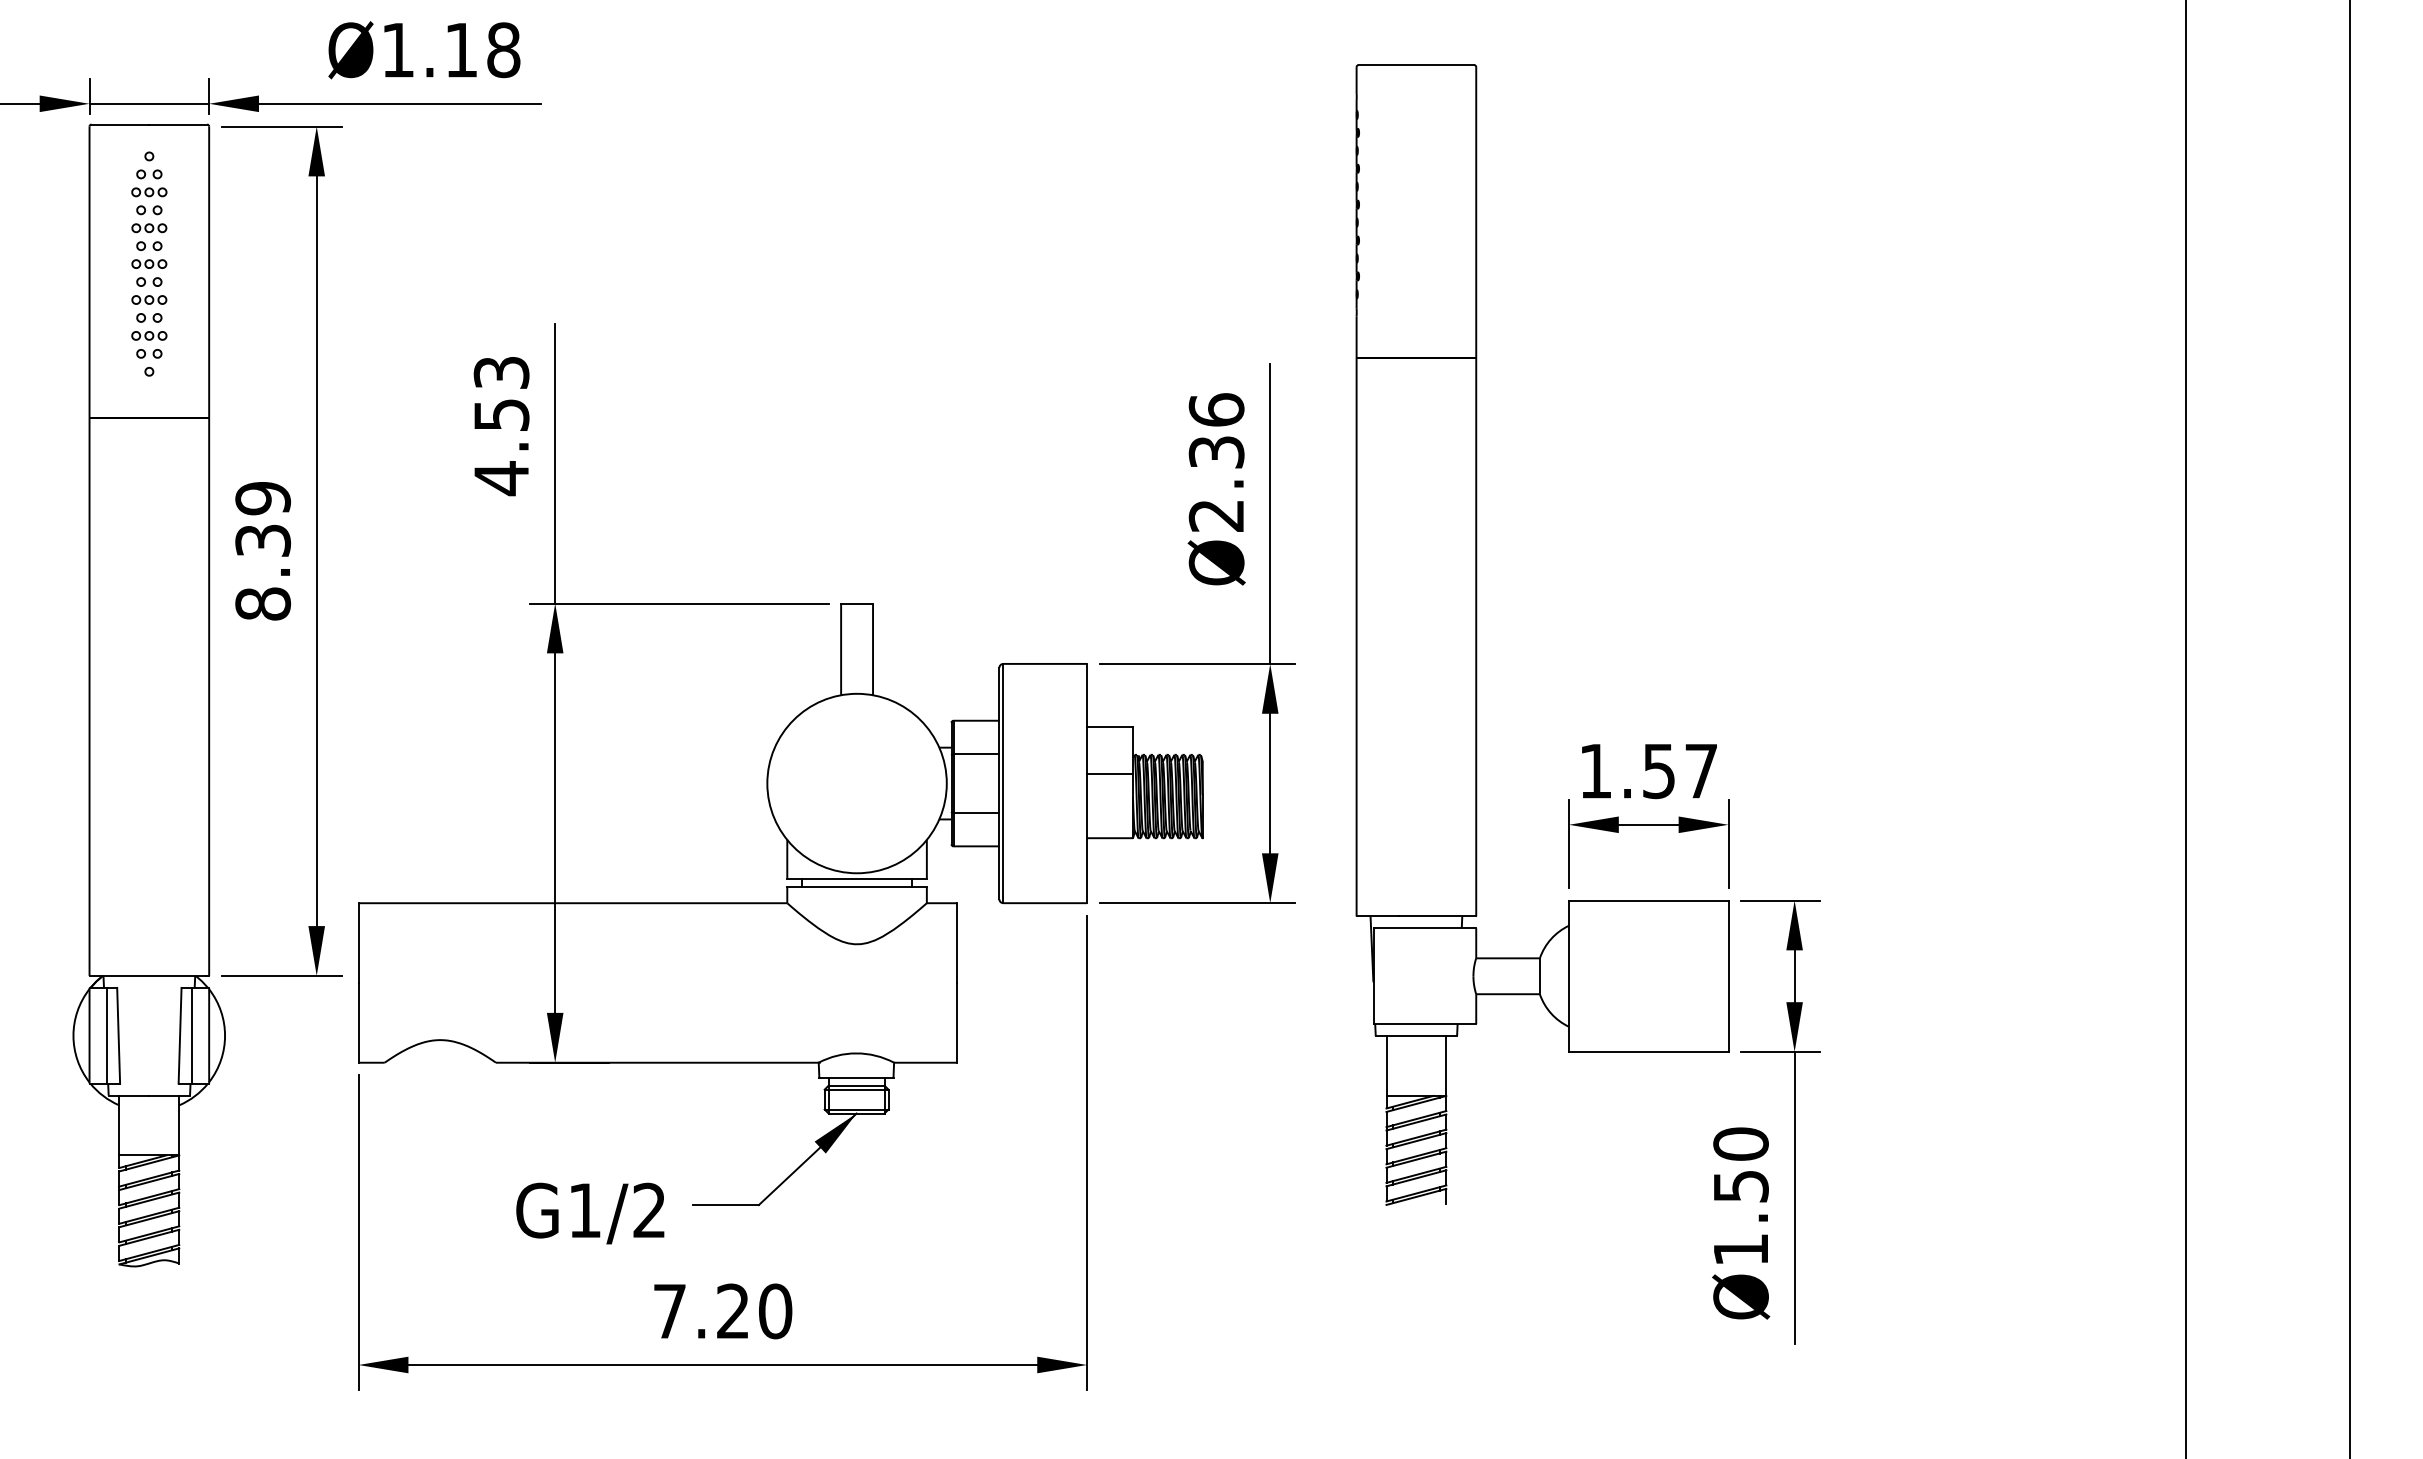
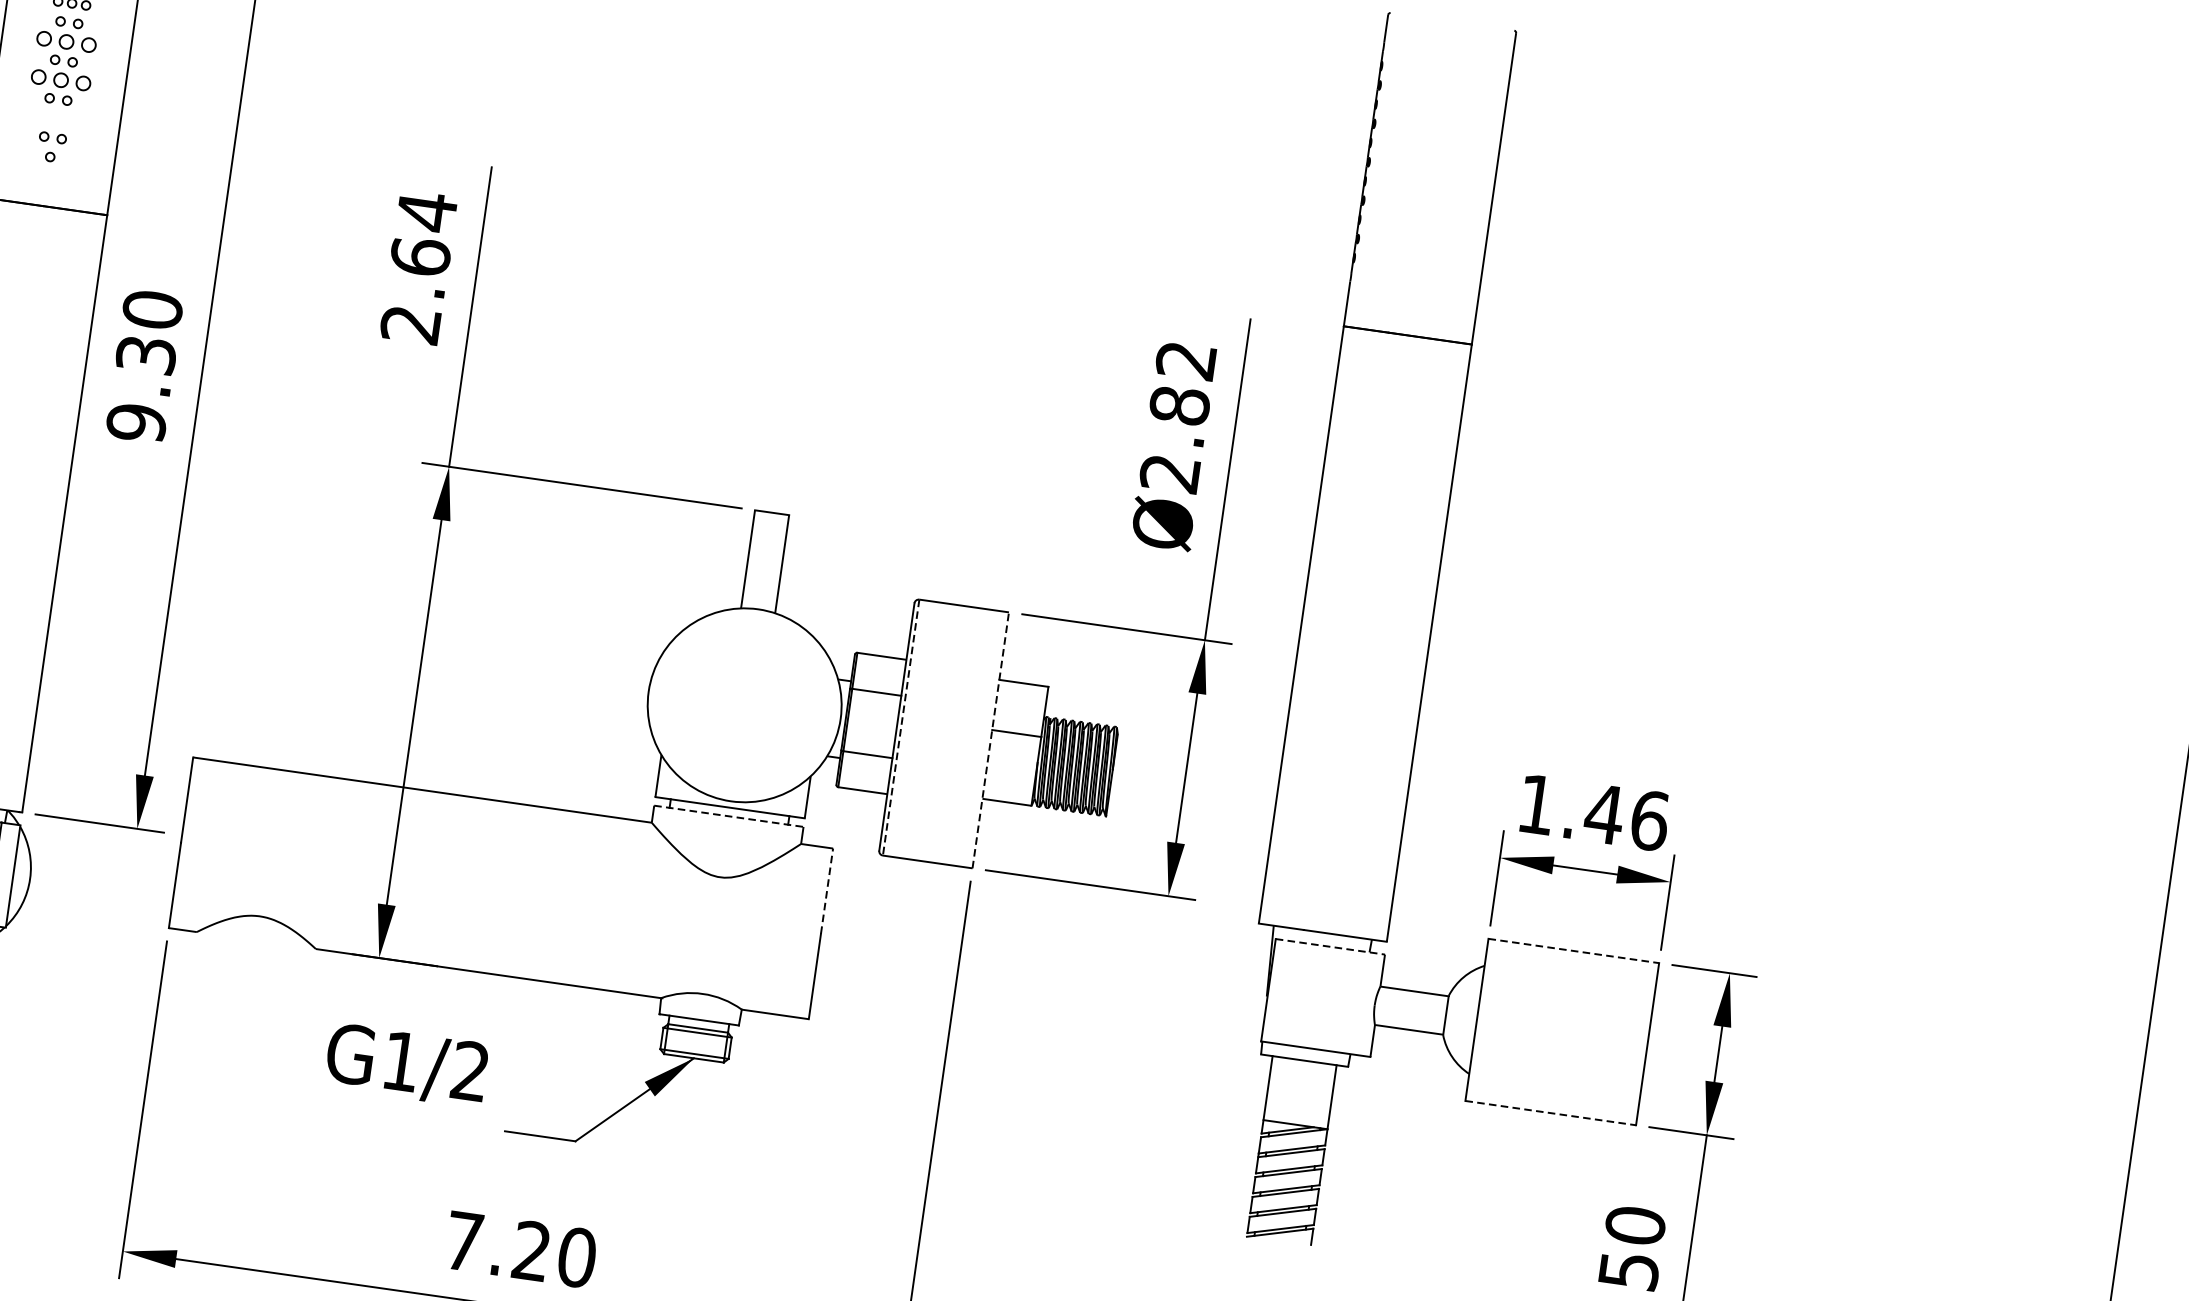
line: (1416, 65) -> (1452, 22), removed
part: (149, 263) -> (66, 41), size x1.6
part: (149, 299) -> (61, 79), size x1.6
part: (149, 335) -> (55, 118), removed
text: (501, 425) -> (418, 268), 4.53 -> 2.64
text: (1216, 430) -> (1182, 382), Ø2.36 -> Ø2.82
text: (263, 550) -> (145, 365), 8.39 -> 9.30
text: (1679, 771) -> (1626, 817), 1.57 -> 1.46
line: (1003, 783) -> (901, 727), solid -> dashed
line: (1087, 783) -> (991, 740), solid -> dashed
line: (857, 887) -> (729, 816), solid -> dashed
line: (1648, 900) -> (1573, 950), solid -> dashed
line: (1425, 928) -> (1330, 946), solid -> dashed
line: (956, 943) -> (826, 891), solid -> dashed
line: (1648, 1052) -> (1550, 1113), solid -> dashed
text: (590, 1213) -> (406, 1065), moved

